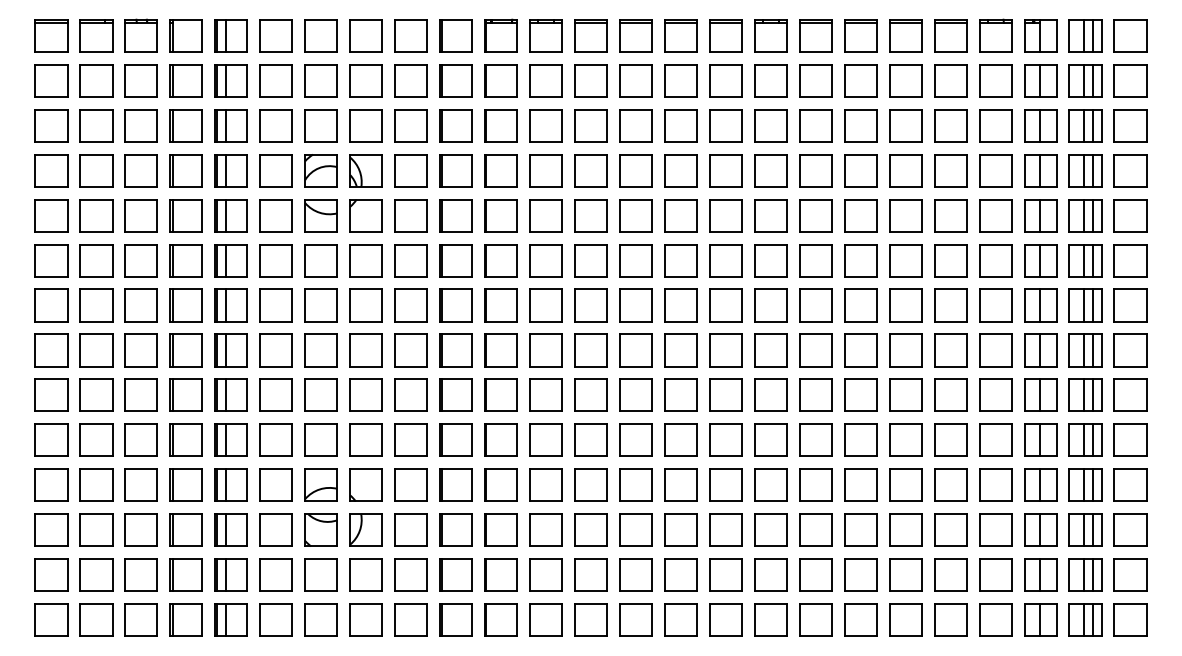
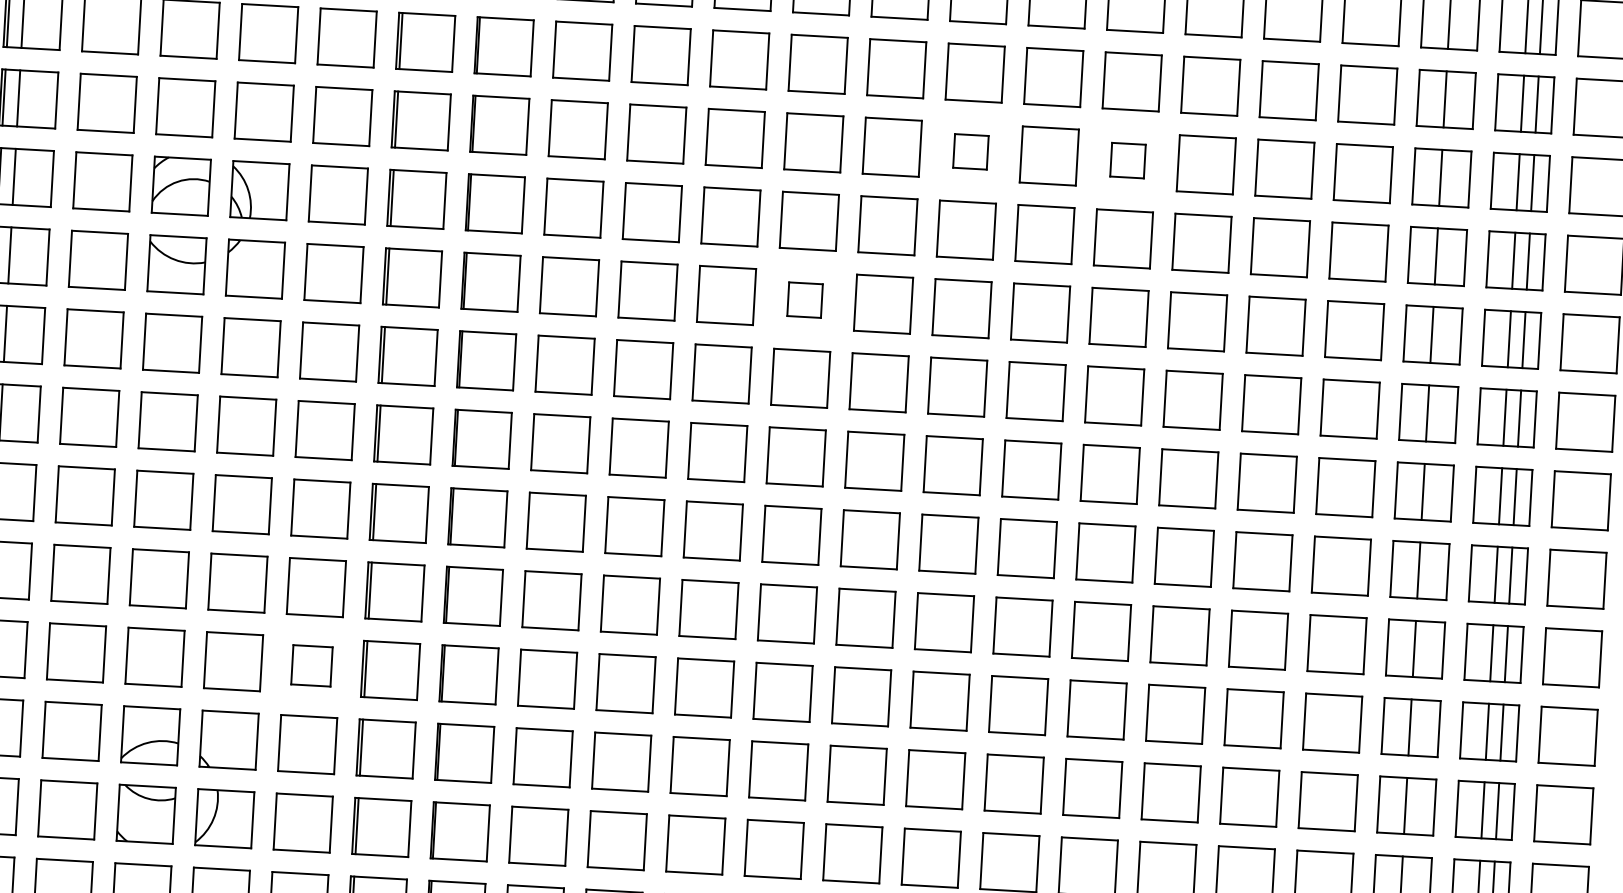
part: (770, 125) -> (970, 151), size x0.6
part: (860, 125) -> (1127, 160), size x0.6
part: (680, 215) -> (804, 299), size x0.6
part: (410, 439) -> (310, 664), size x0.7

